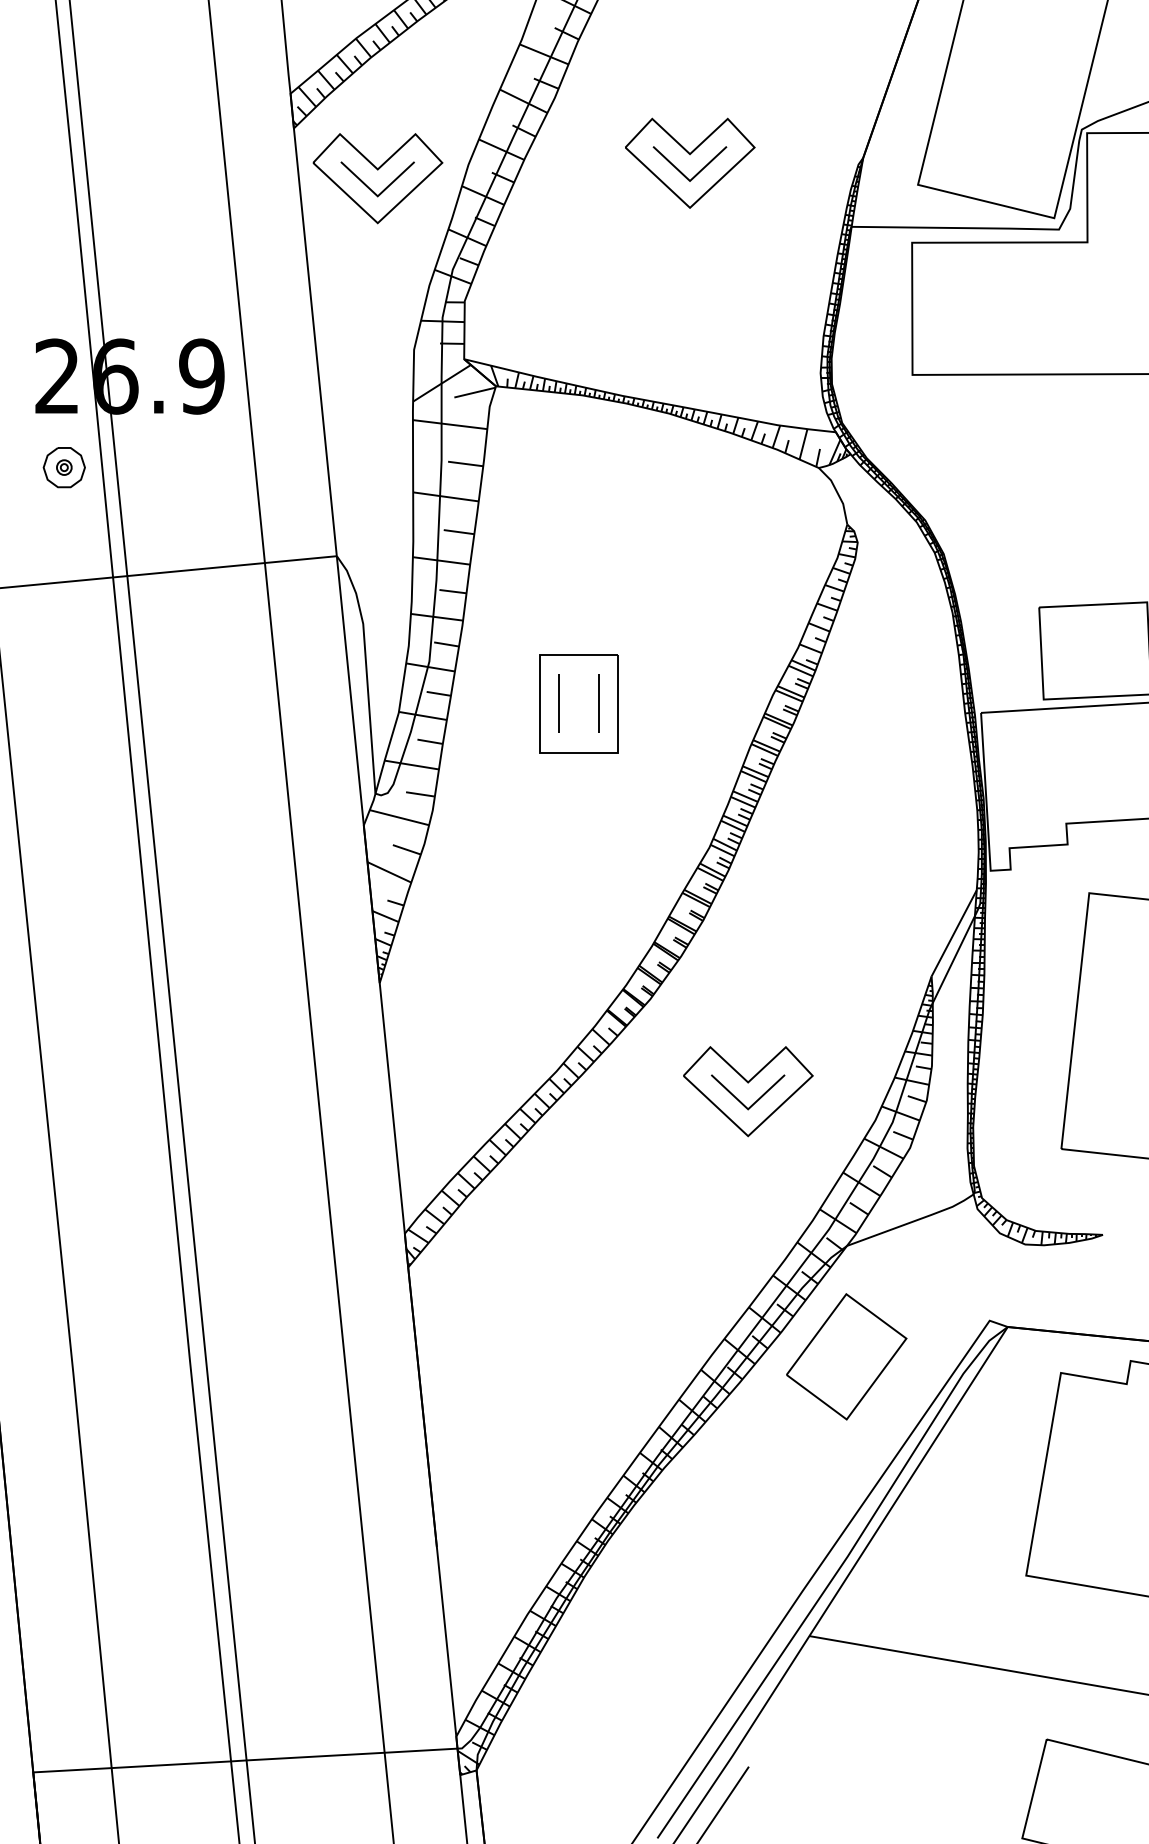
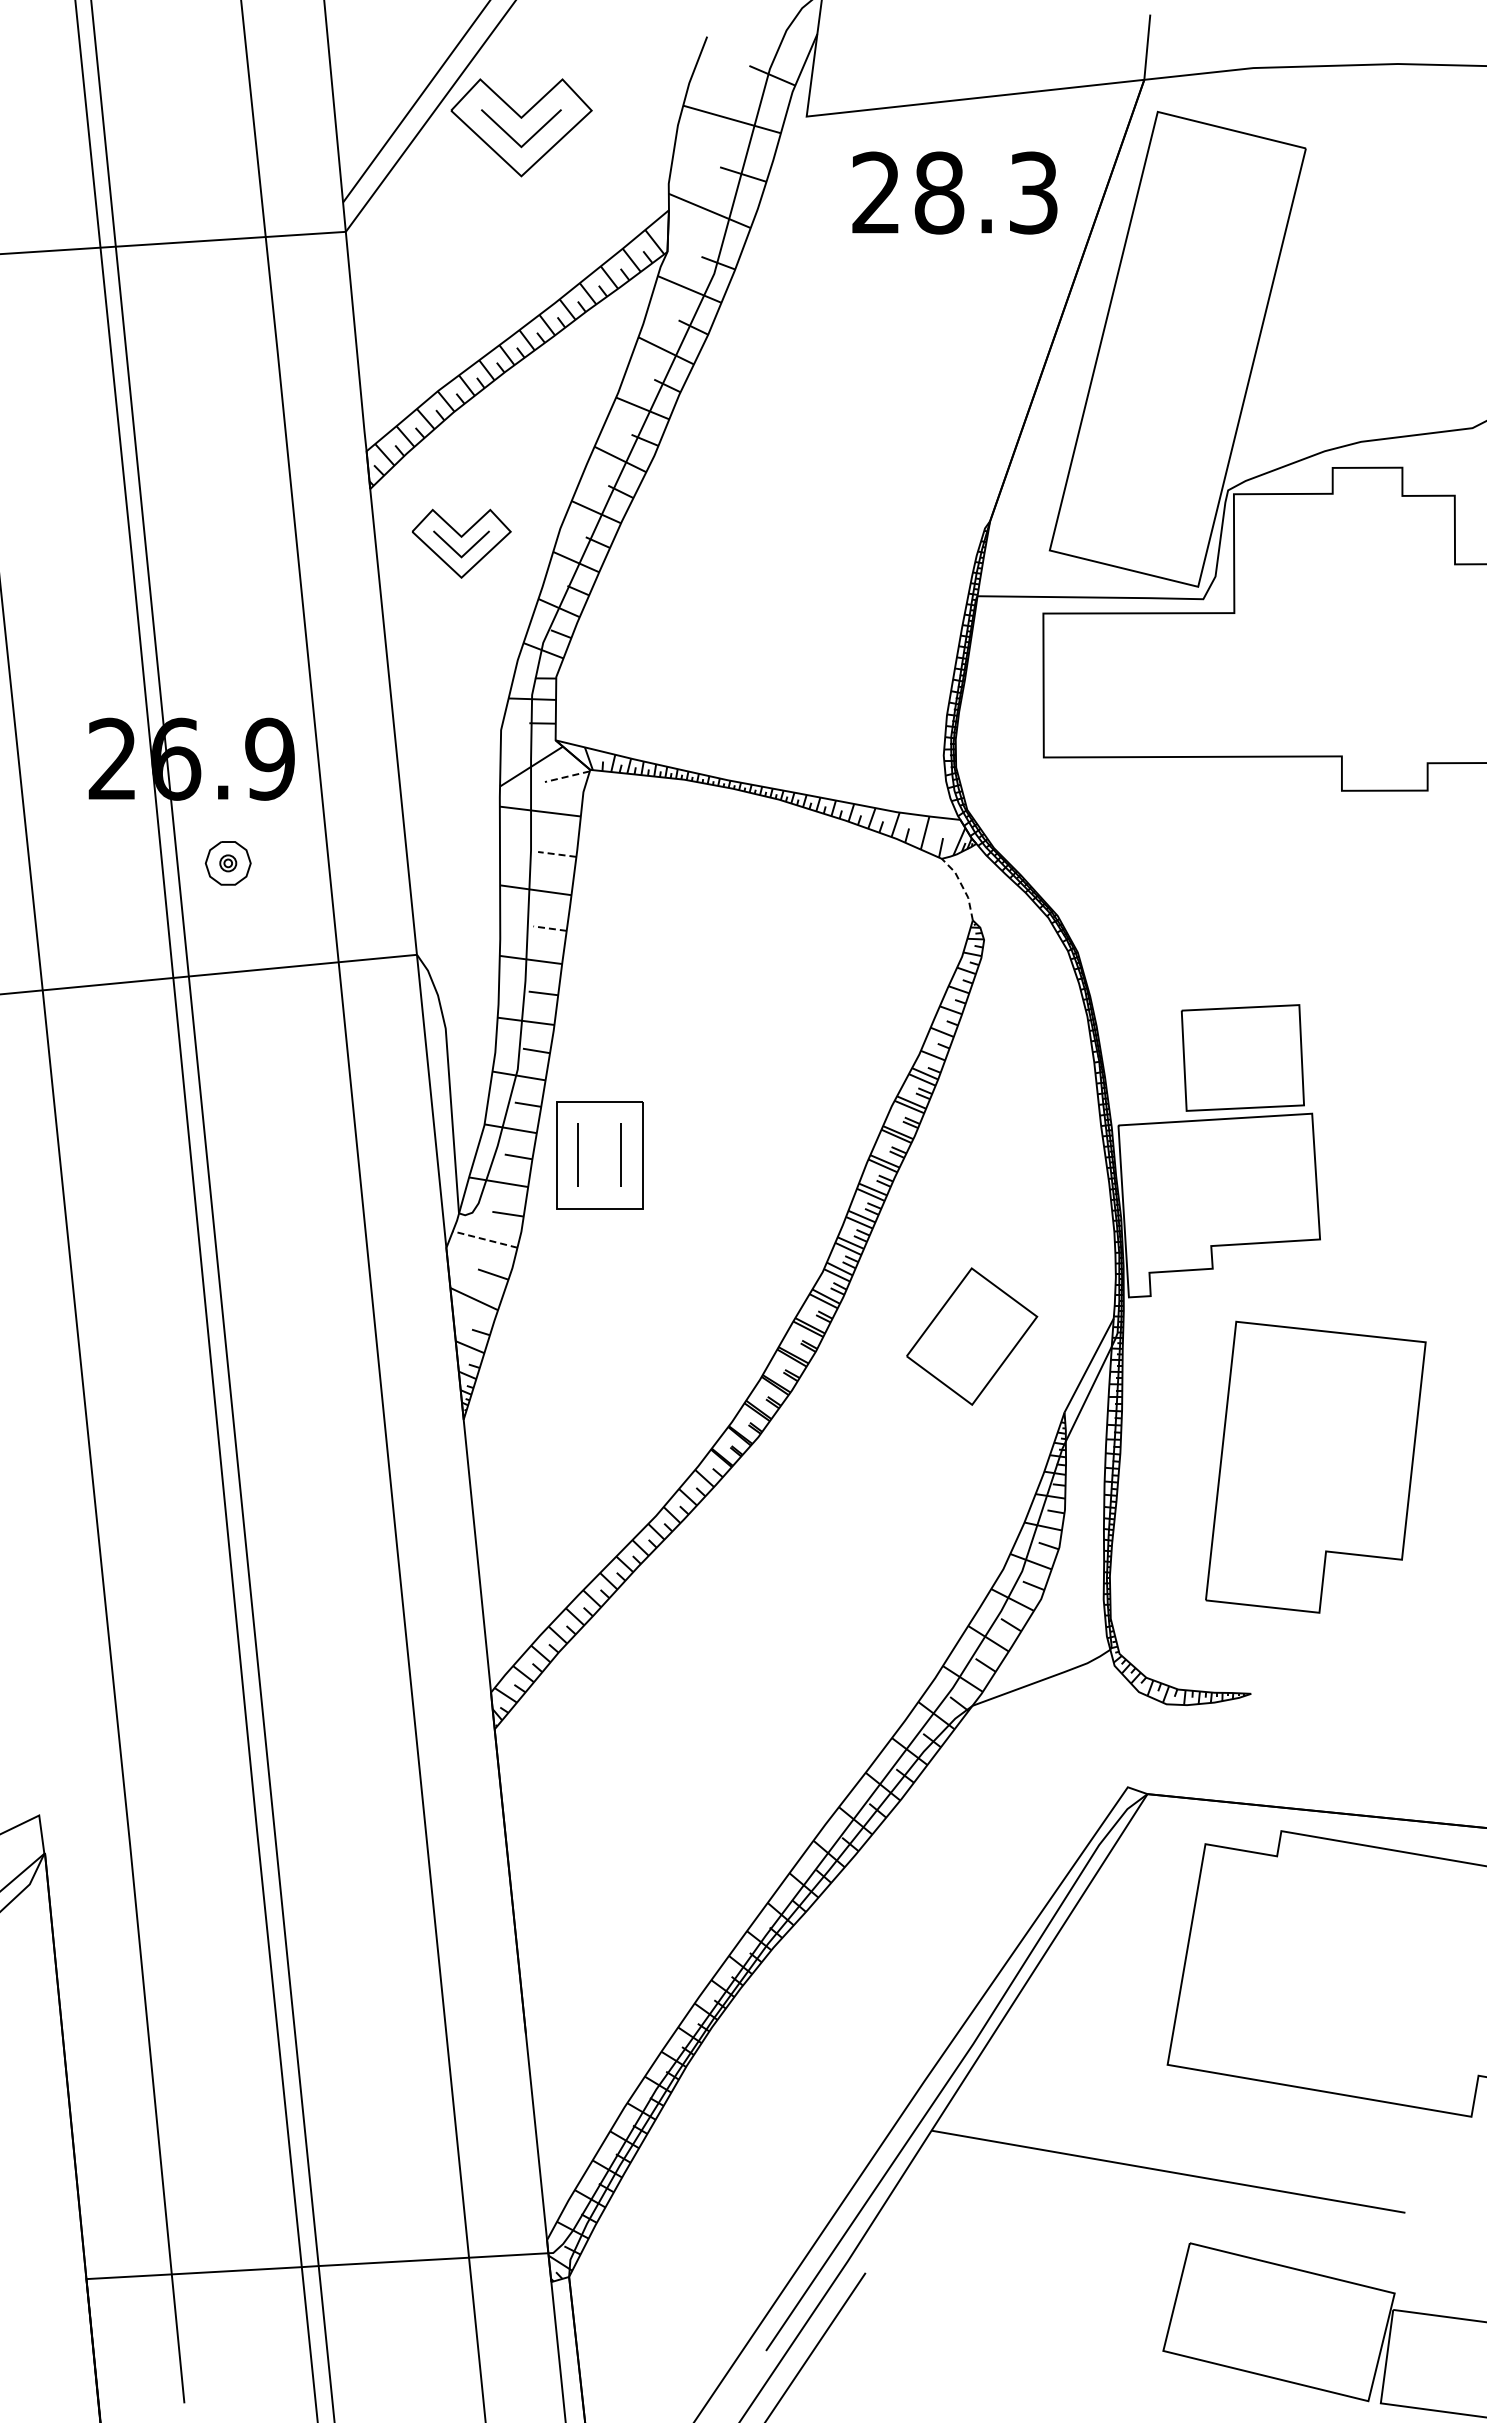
part: (689, 162) -> (801, 526), removed
part: (377, 178) -> (461, 543), size x0.7
line: (474, 392) -> (566, 776), solid -> dashed
line: (464, 464) -> (556, 854), solid -> dashed
part: (63, 467) -> (227, 863), moved
line: (837, 493) -> (962, 886), solid -> dashed
line: (459, 532) -> (550, 928), solid -> dashed
part: (578, 703) -> (599, 1155), moved
line: (398, 817) -> (484, 1239), solid -> dashed
part: (748, 1091) -> (865, 1537), removed
part: (847, 1356) -> (972, 1336), moved

